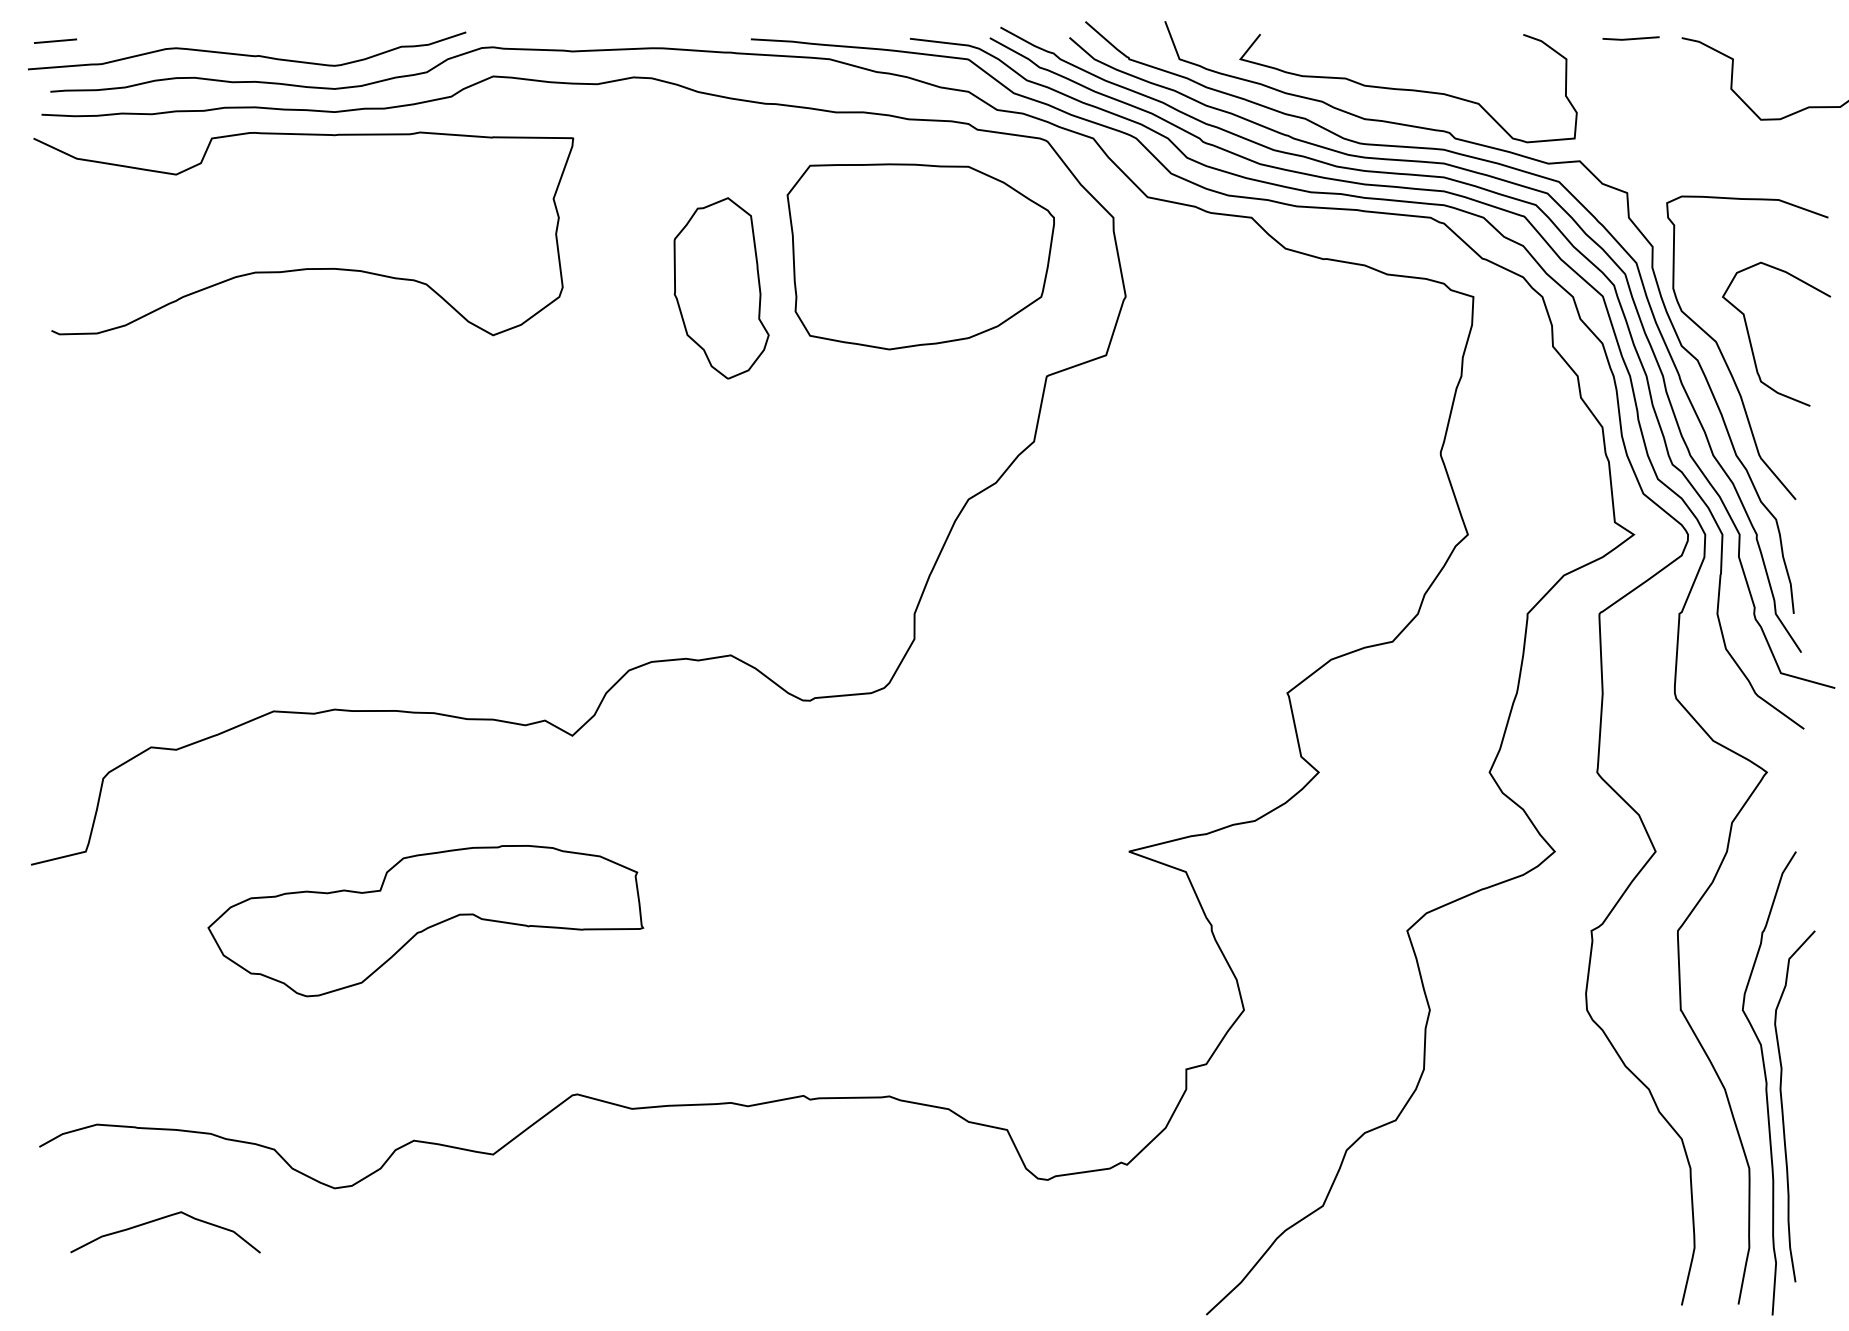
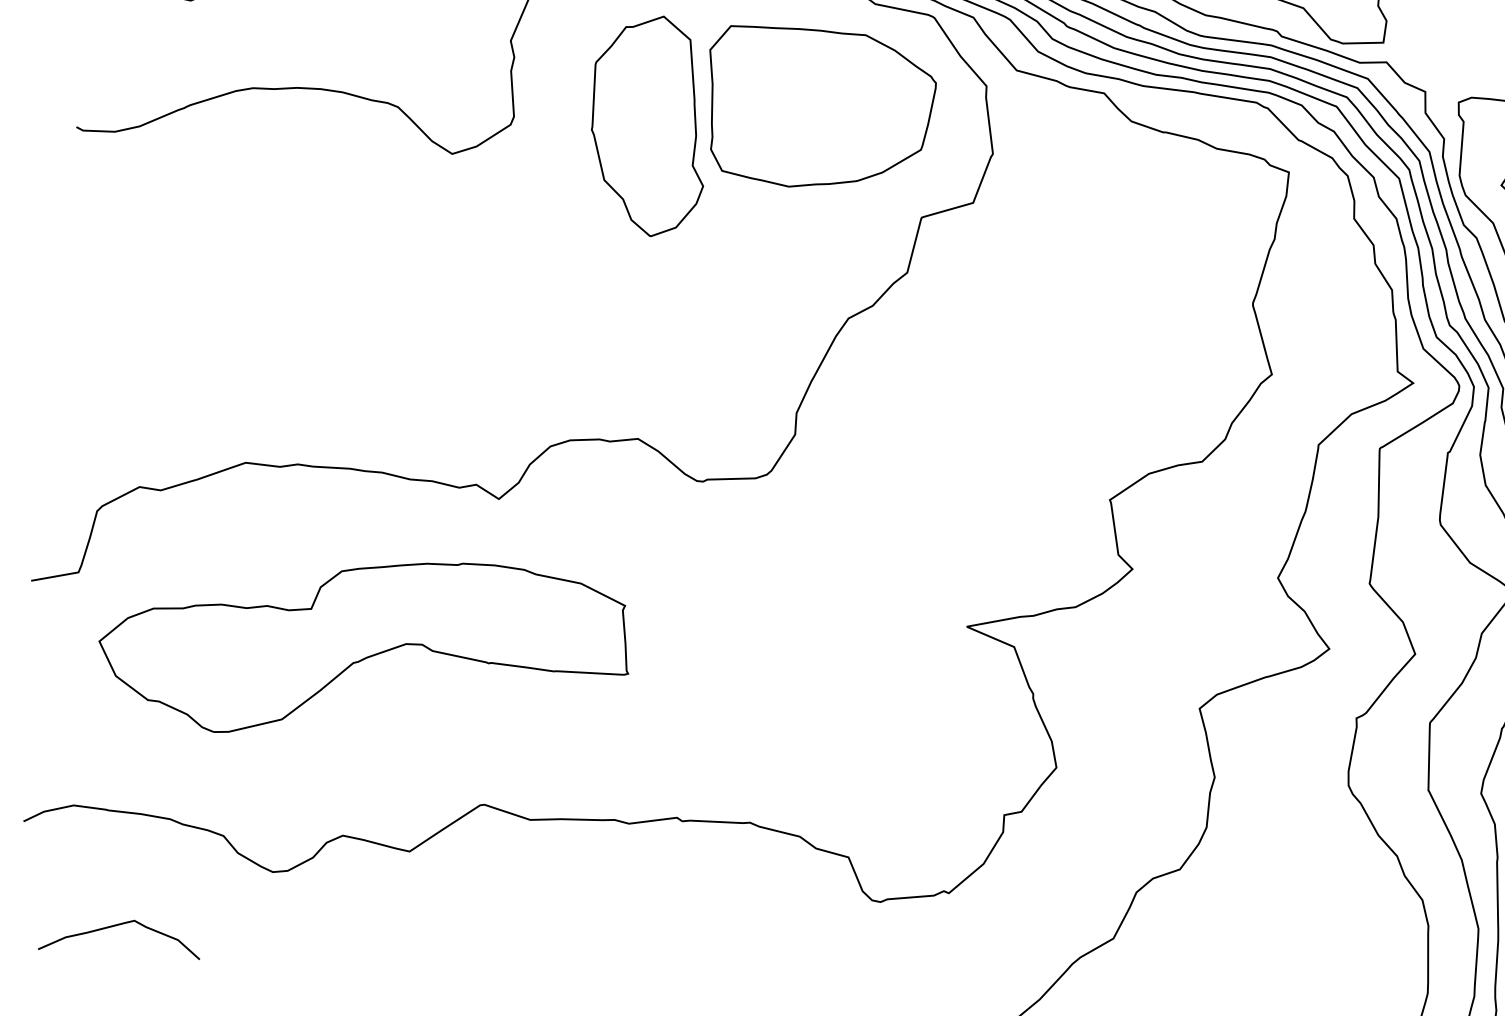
part: (721, 288) -> (649, 125), size x1.43
part: (425, 920) -> (364, 648), size x1.43
curve: (161, 1219) -> (117, 925), moved

